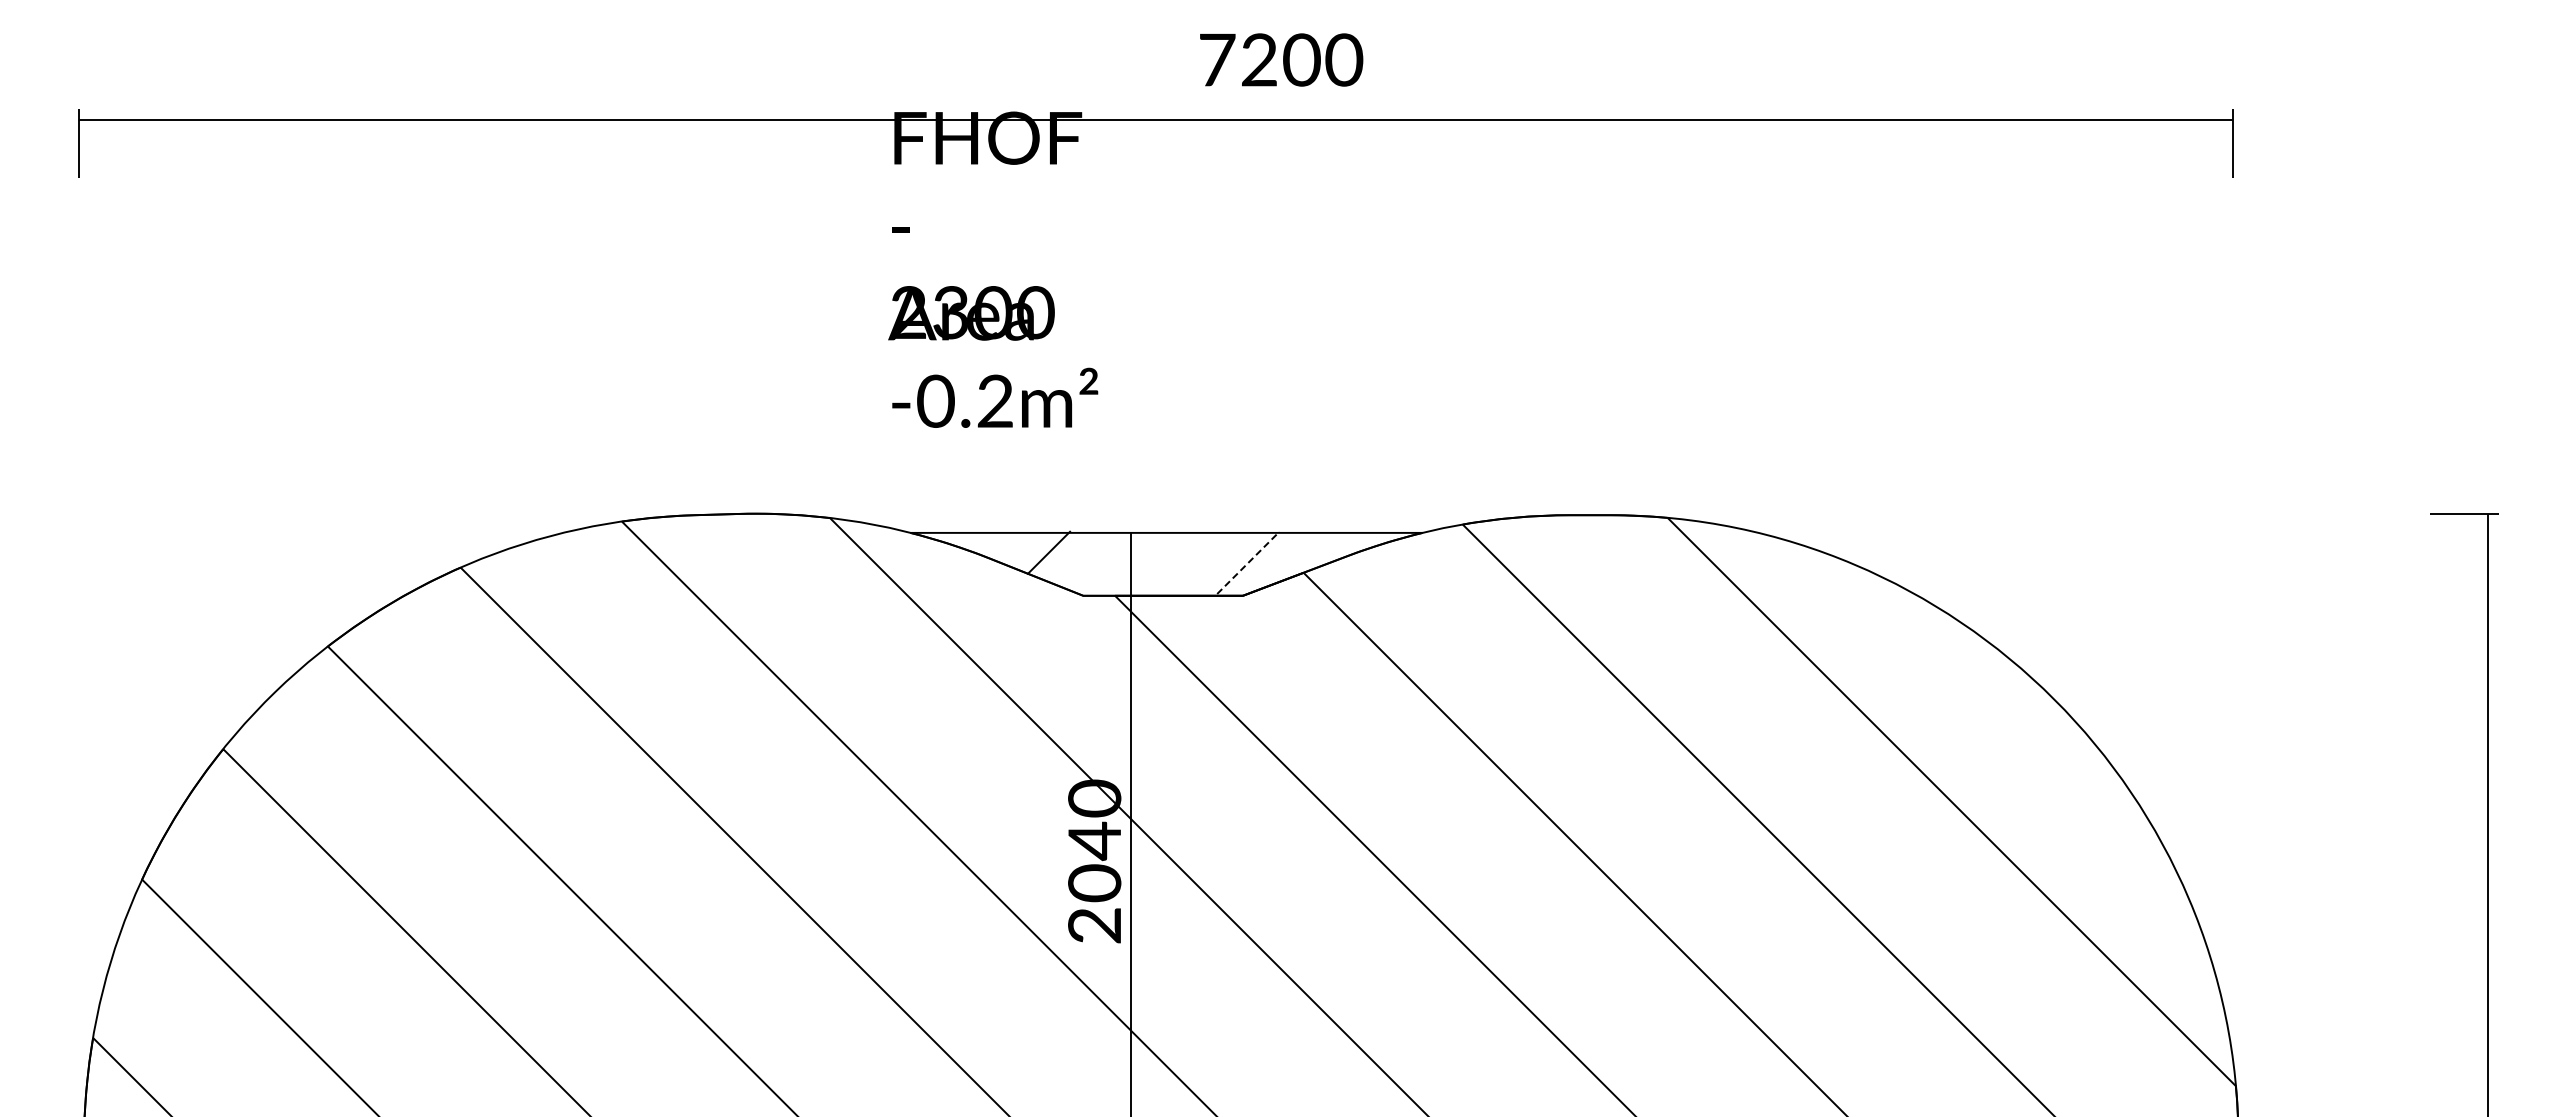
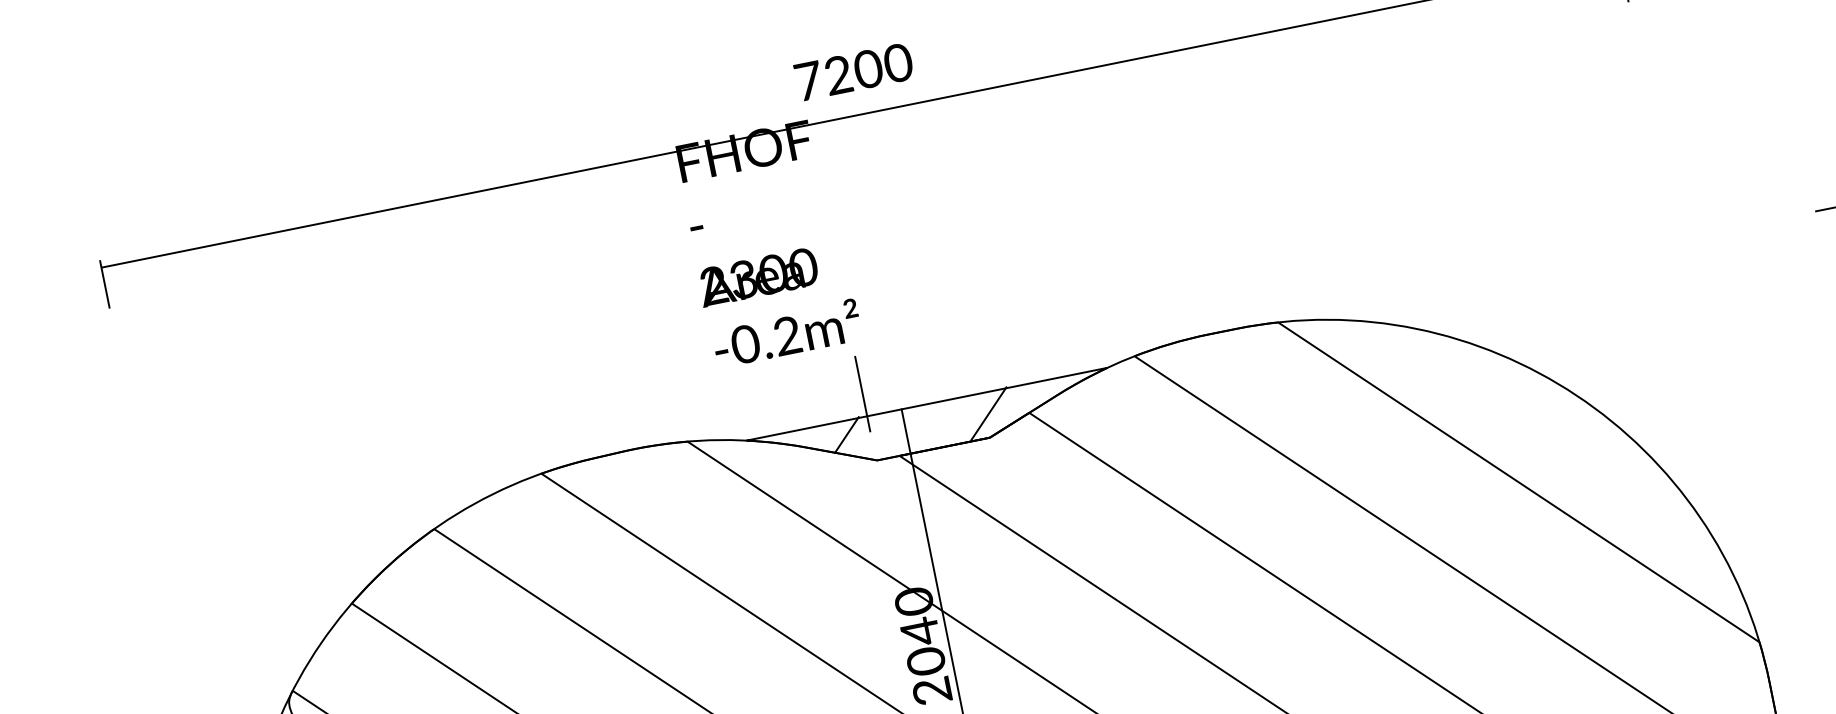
text: (1281, 59) -> (853, 71), moved
line: (1081, 501) -> (862, 394), added
line: (1248, 562) -> (988, 413), dashed -> solid

